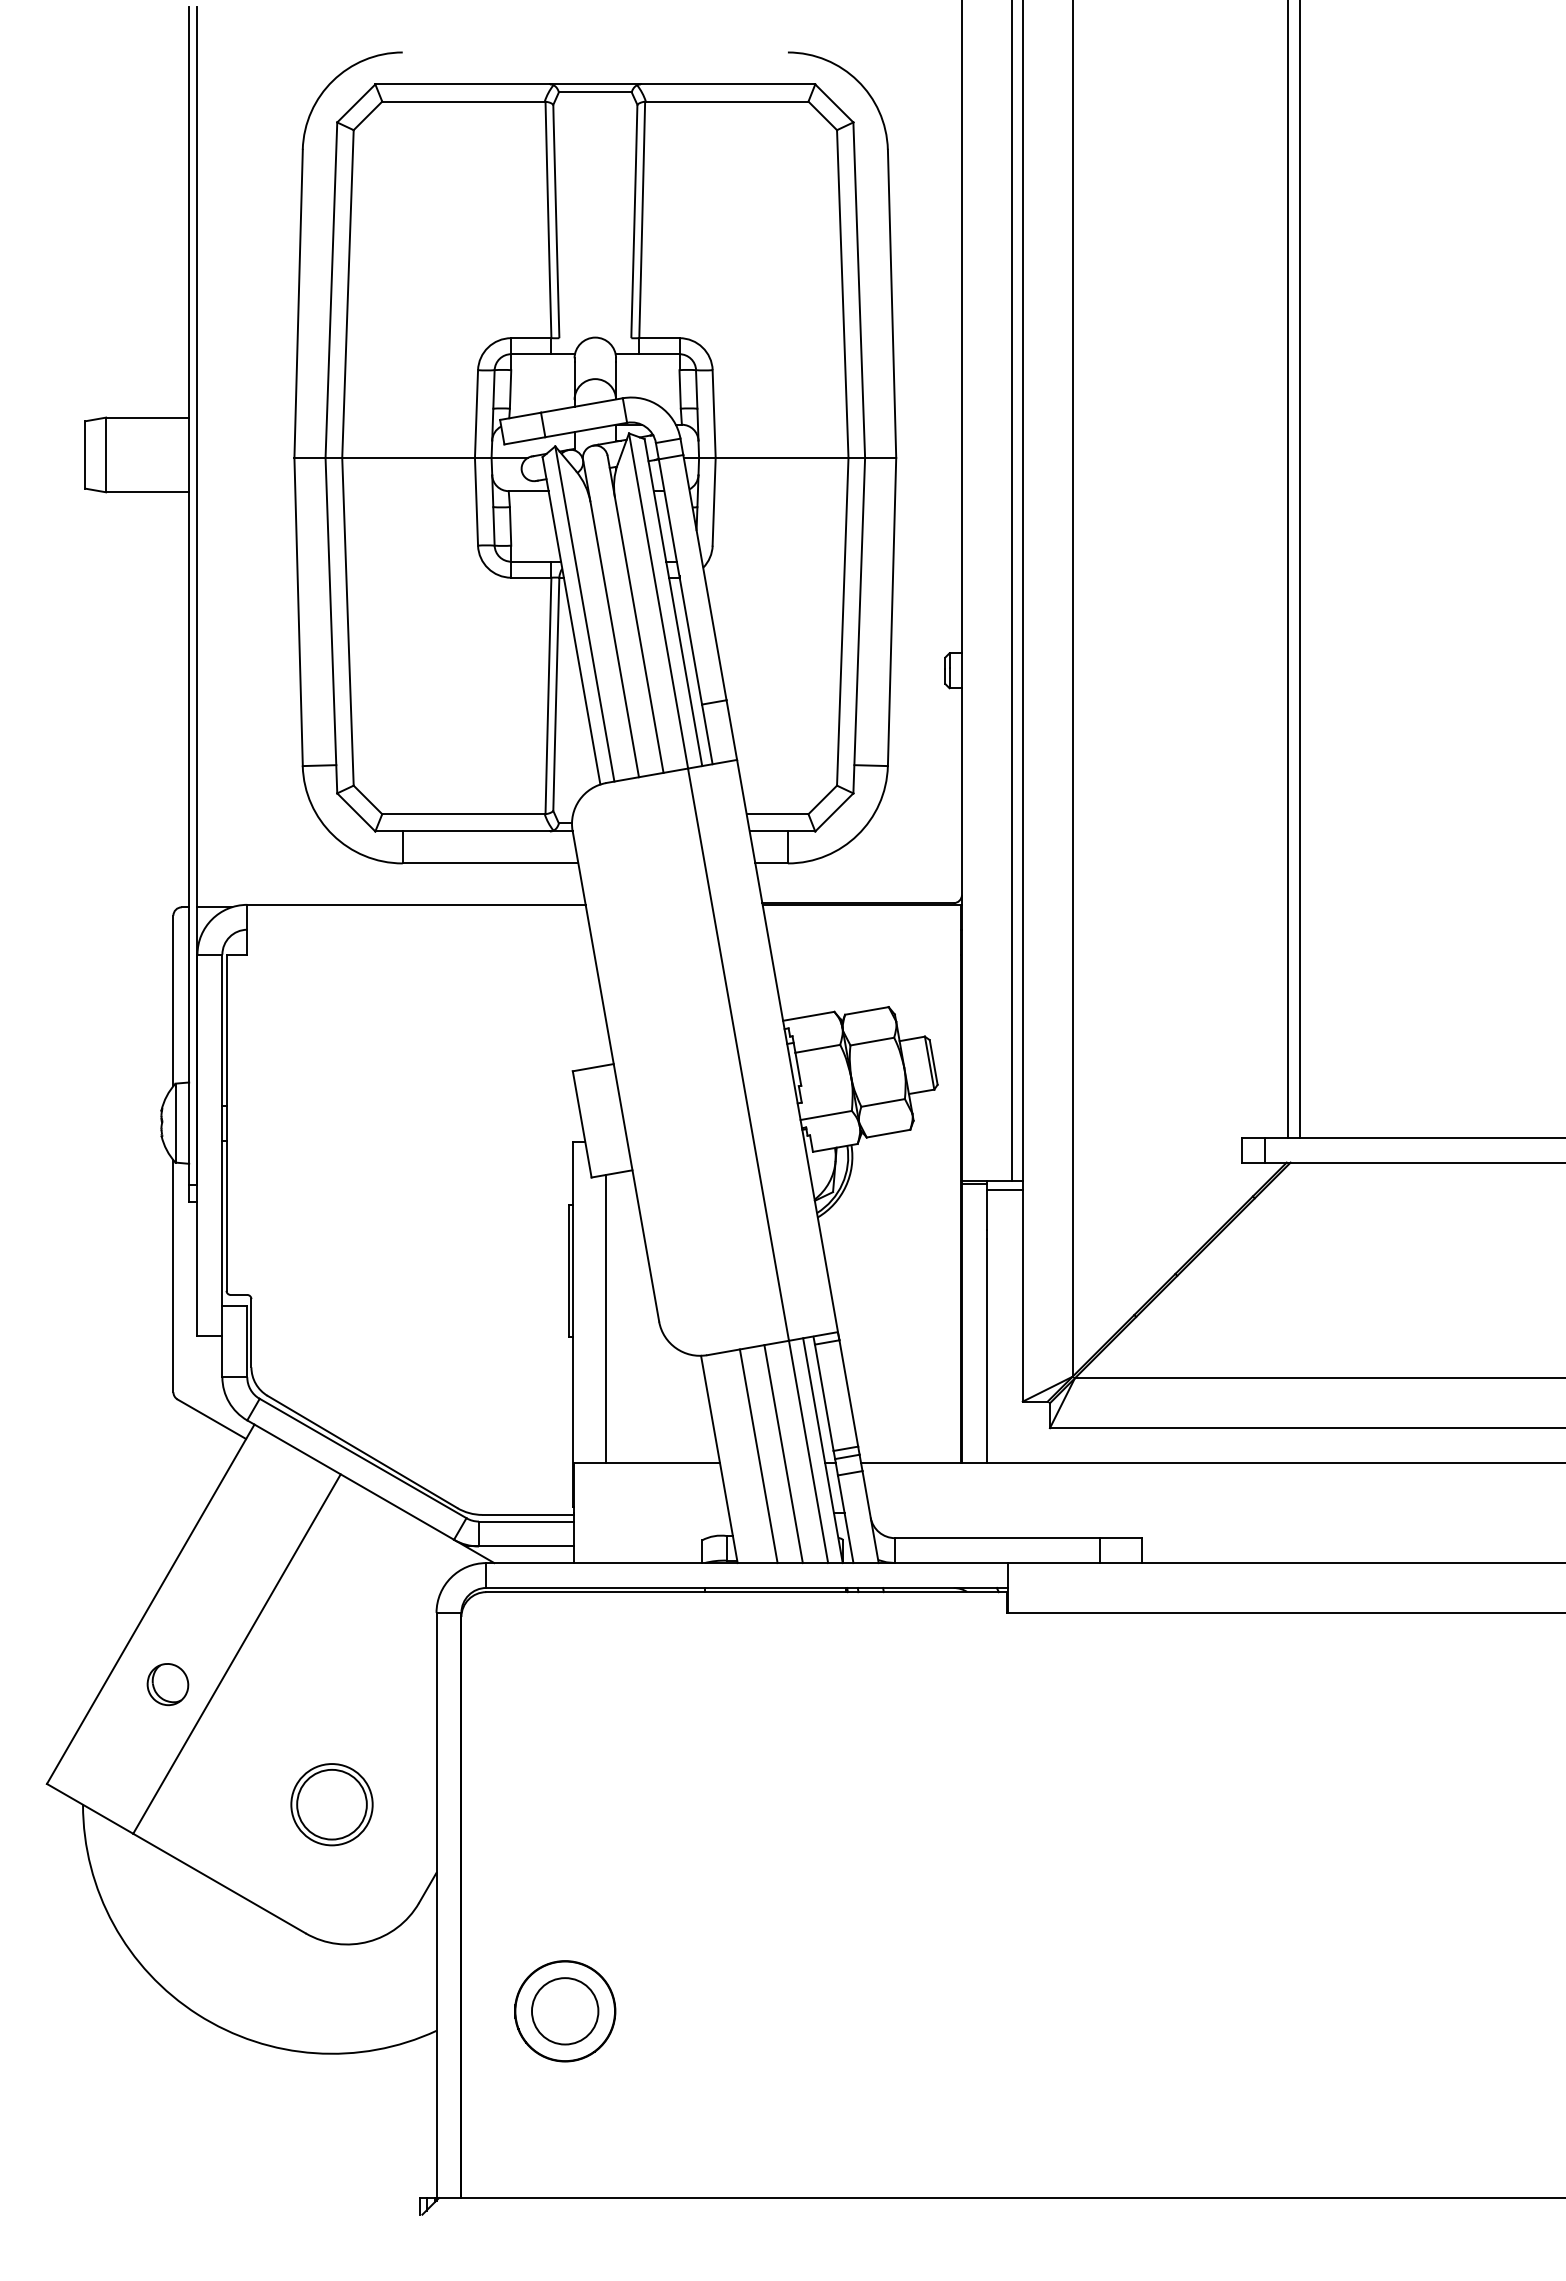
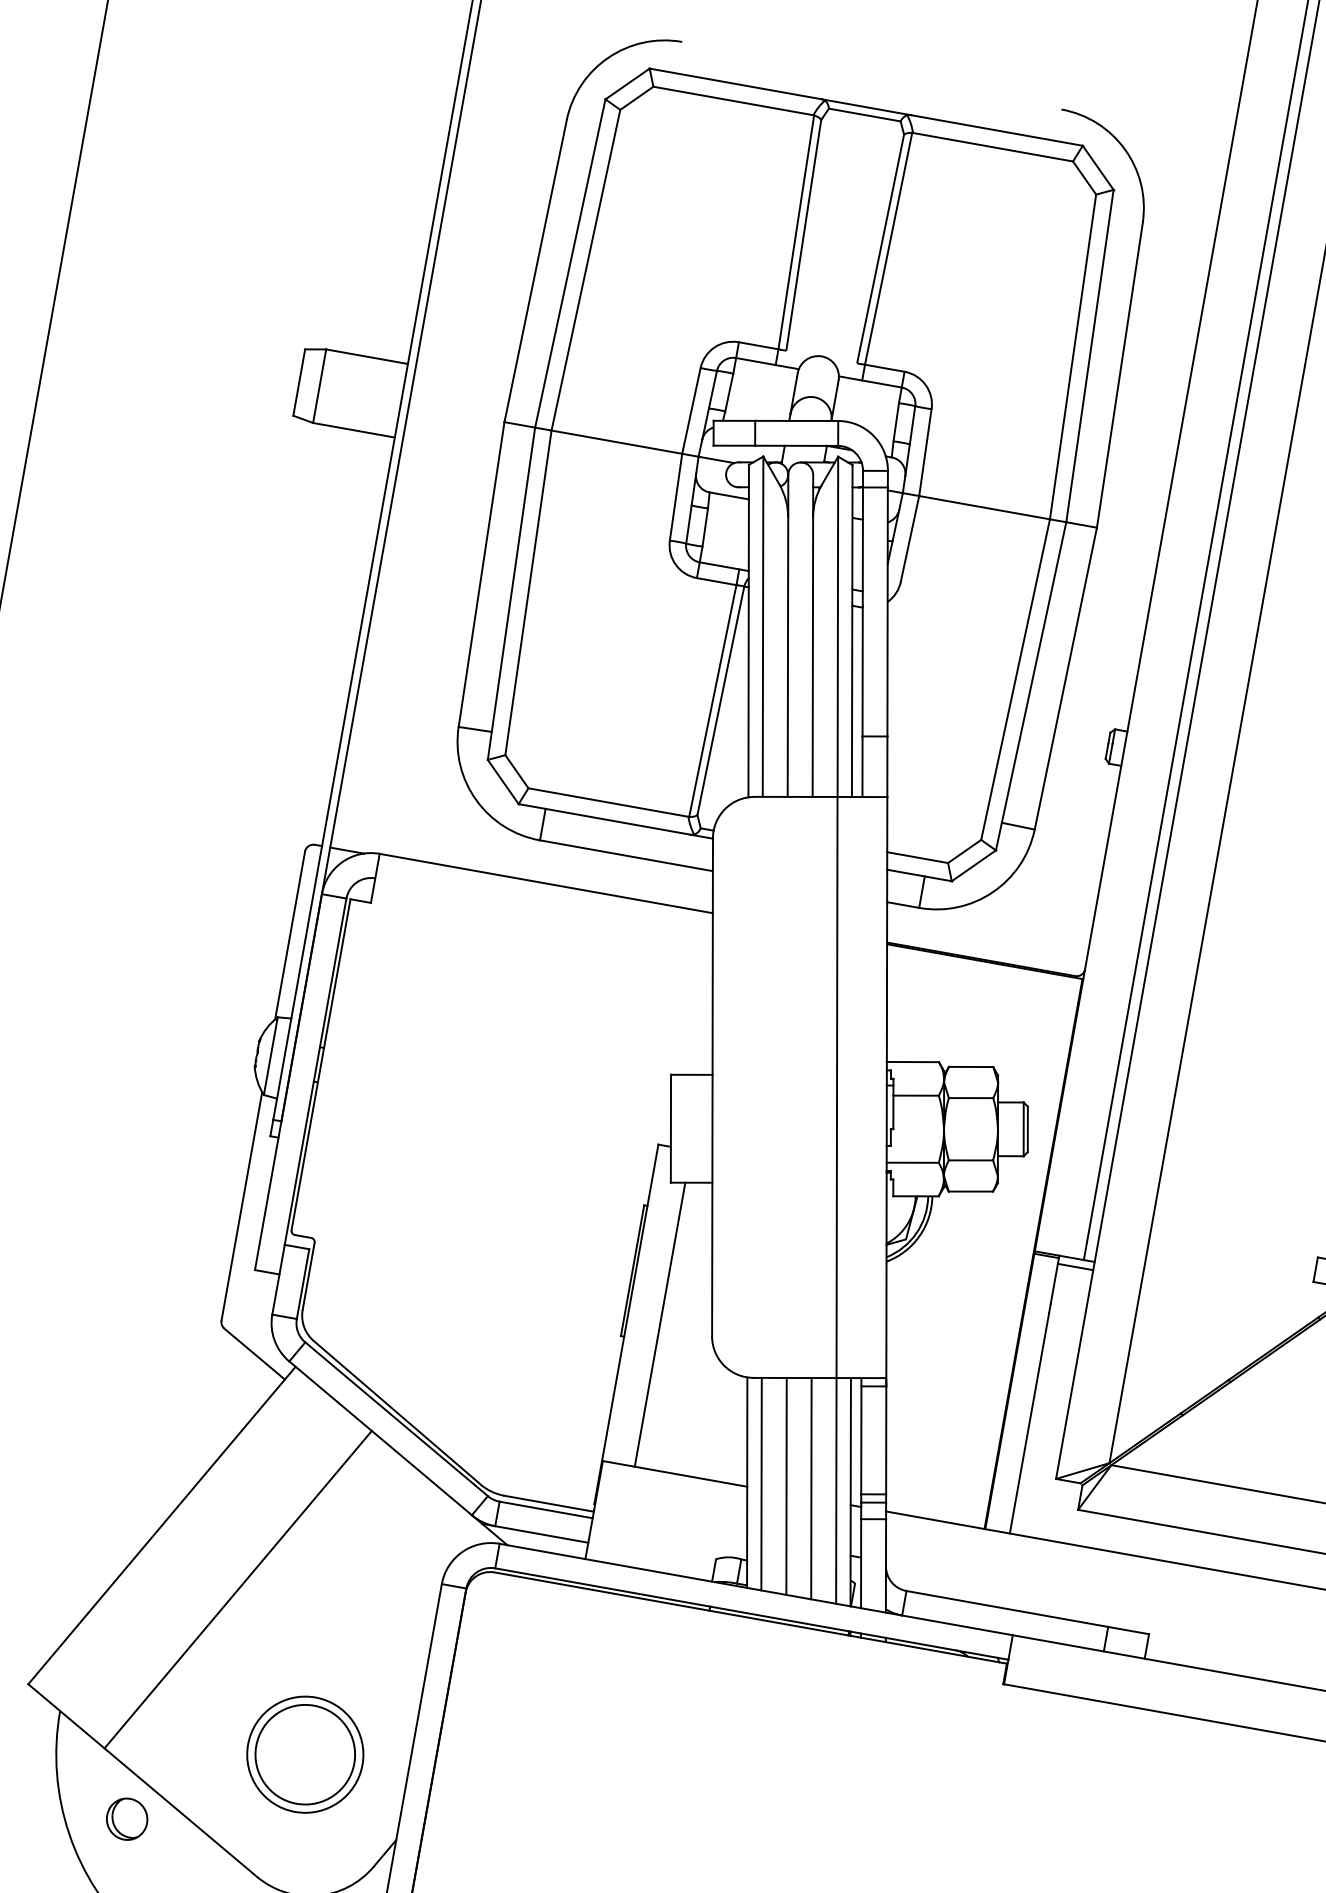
line: (733, 1458) -> (761, 1484), added
part: (167, 1684) -> (126, 1819), moved
part: (331, 1804) -> (304, 1754), size x1.43

